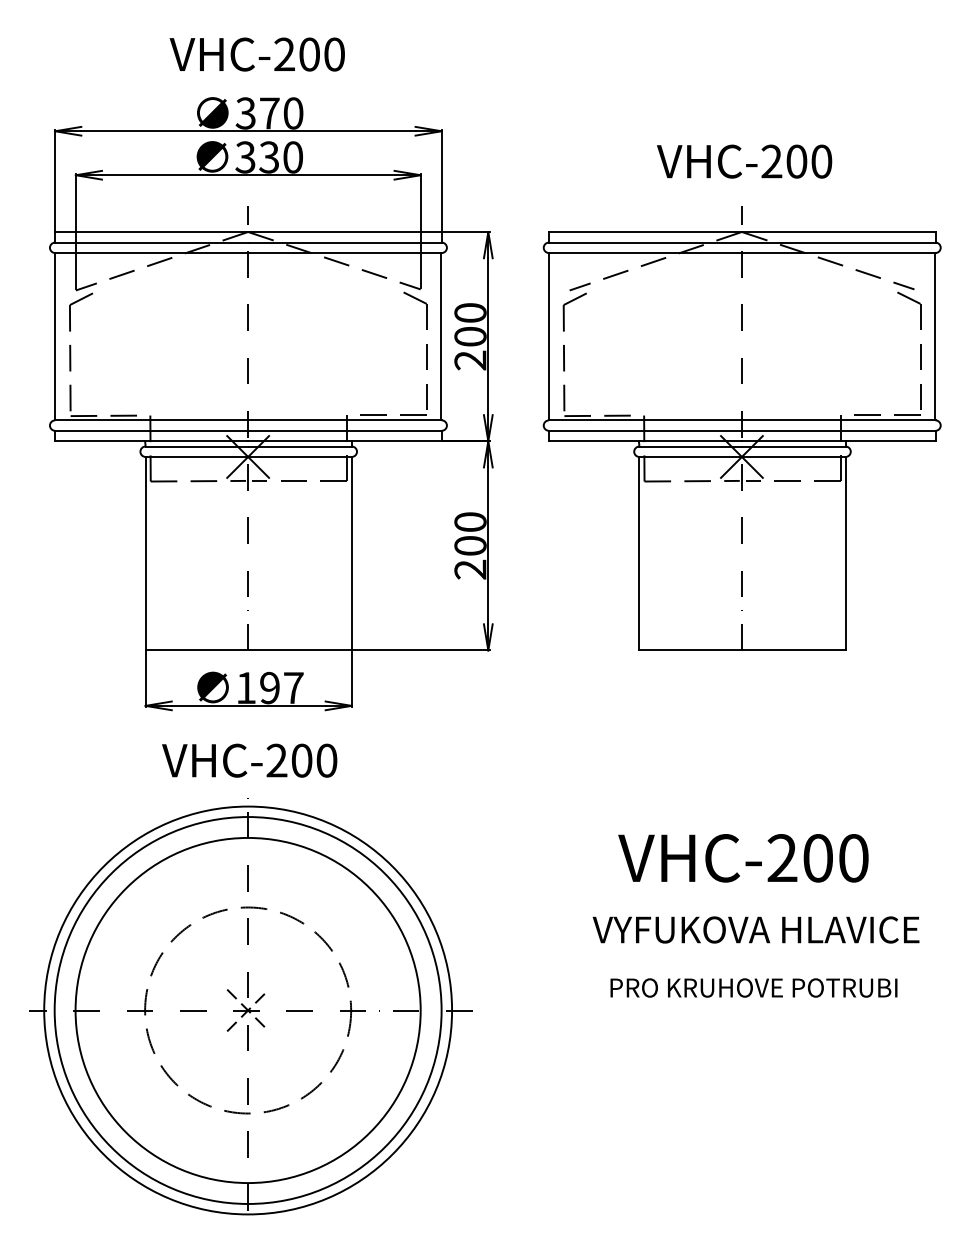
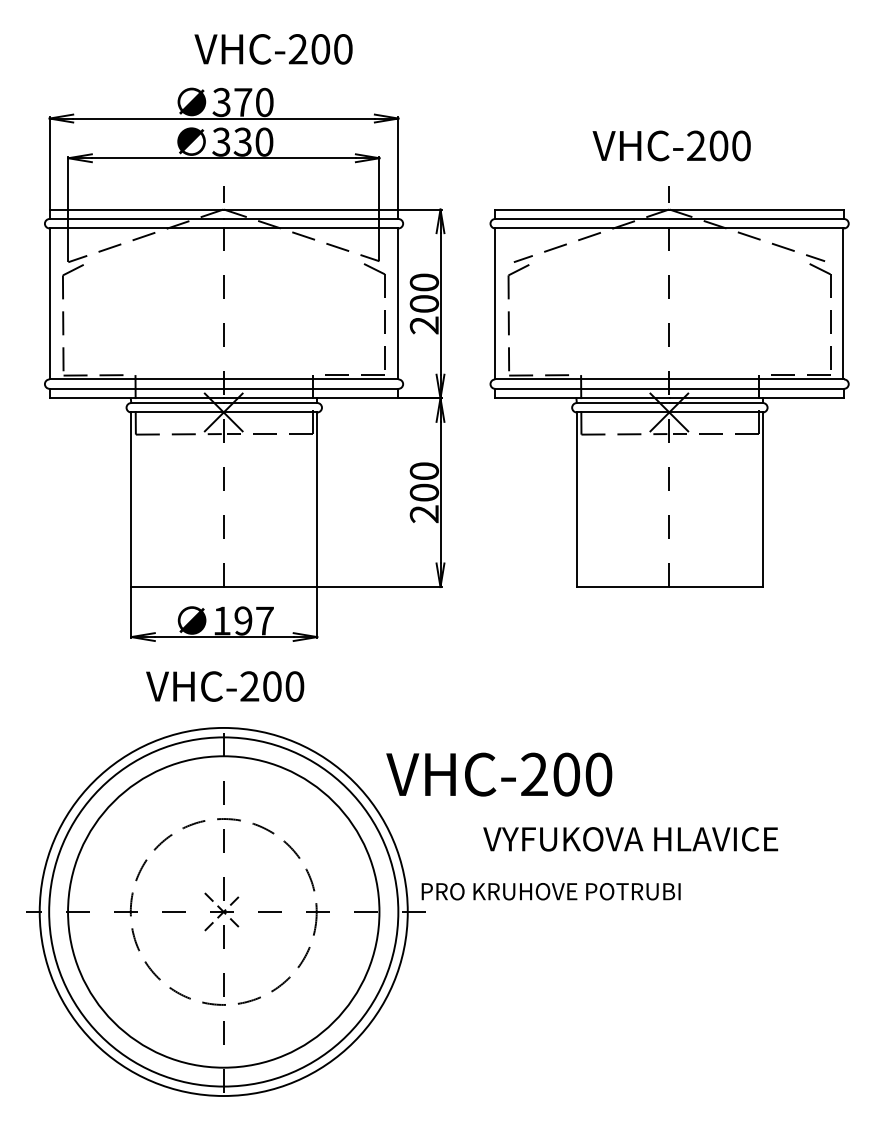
text: (256, 54) -> (272, 49), moved
text: (743, 858) -> (499, 774), moved
text: (755, 929) -> (630, 838), moved
text: (753, 987) -> (550, 891), moved

